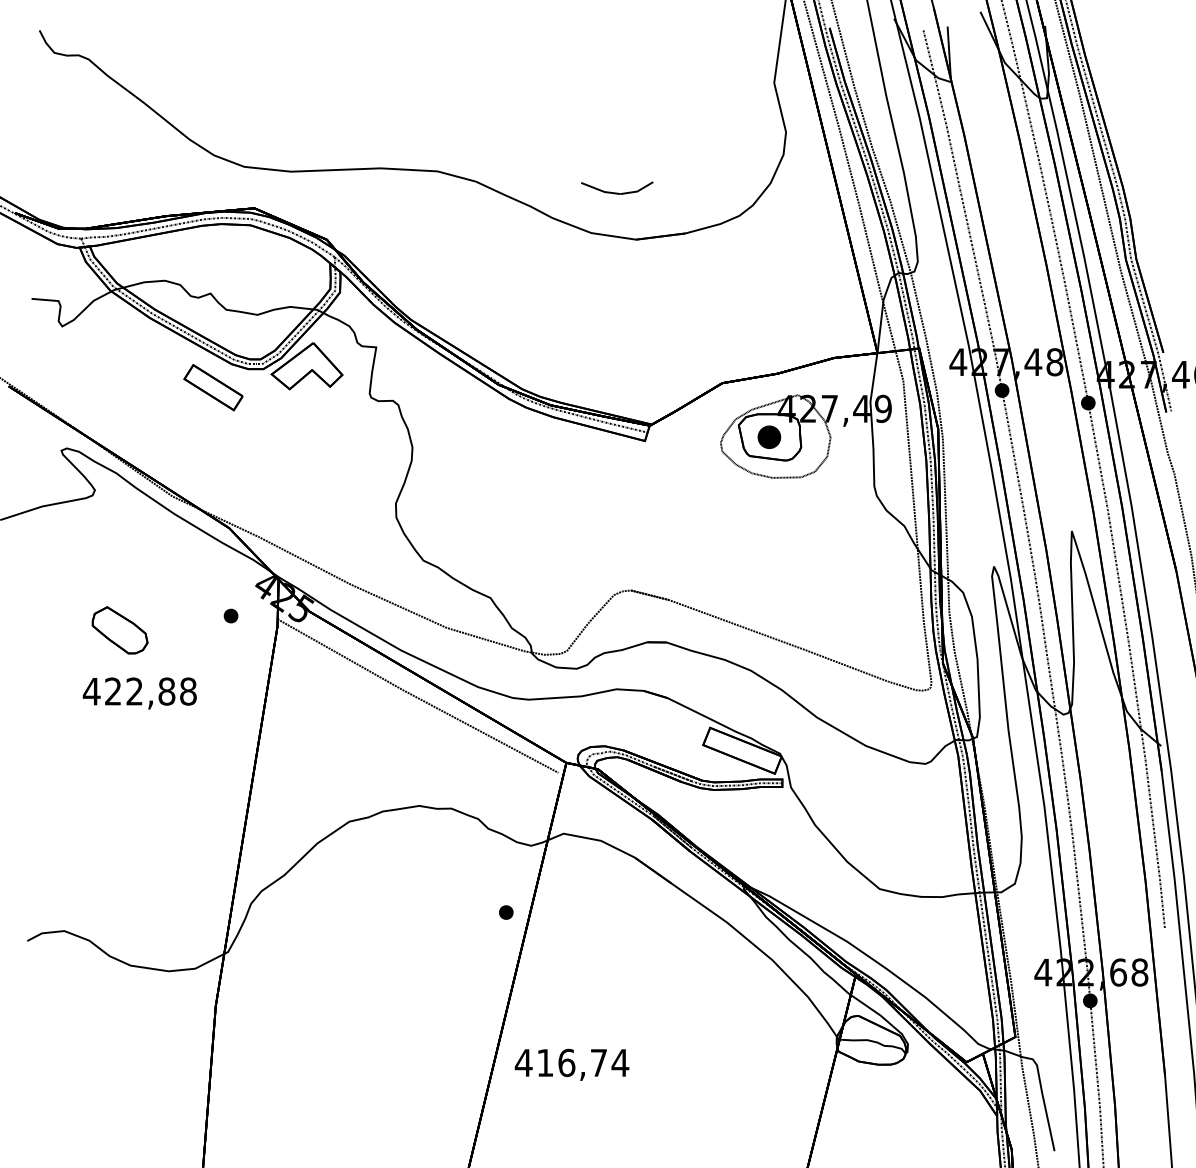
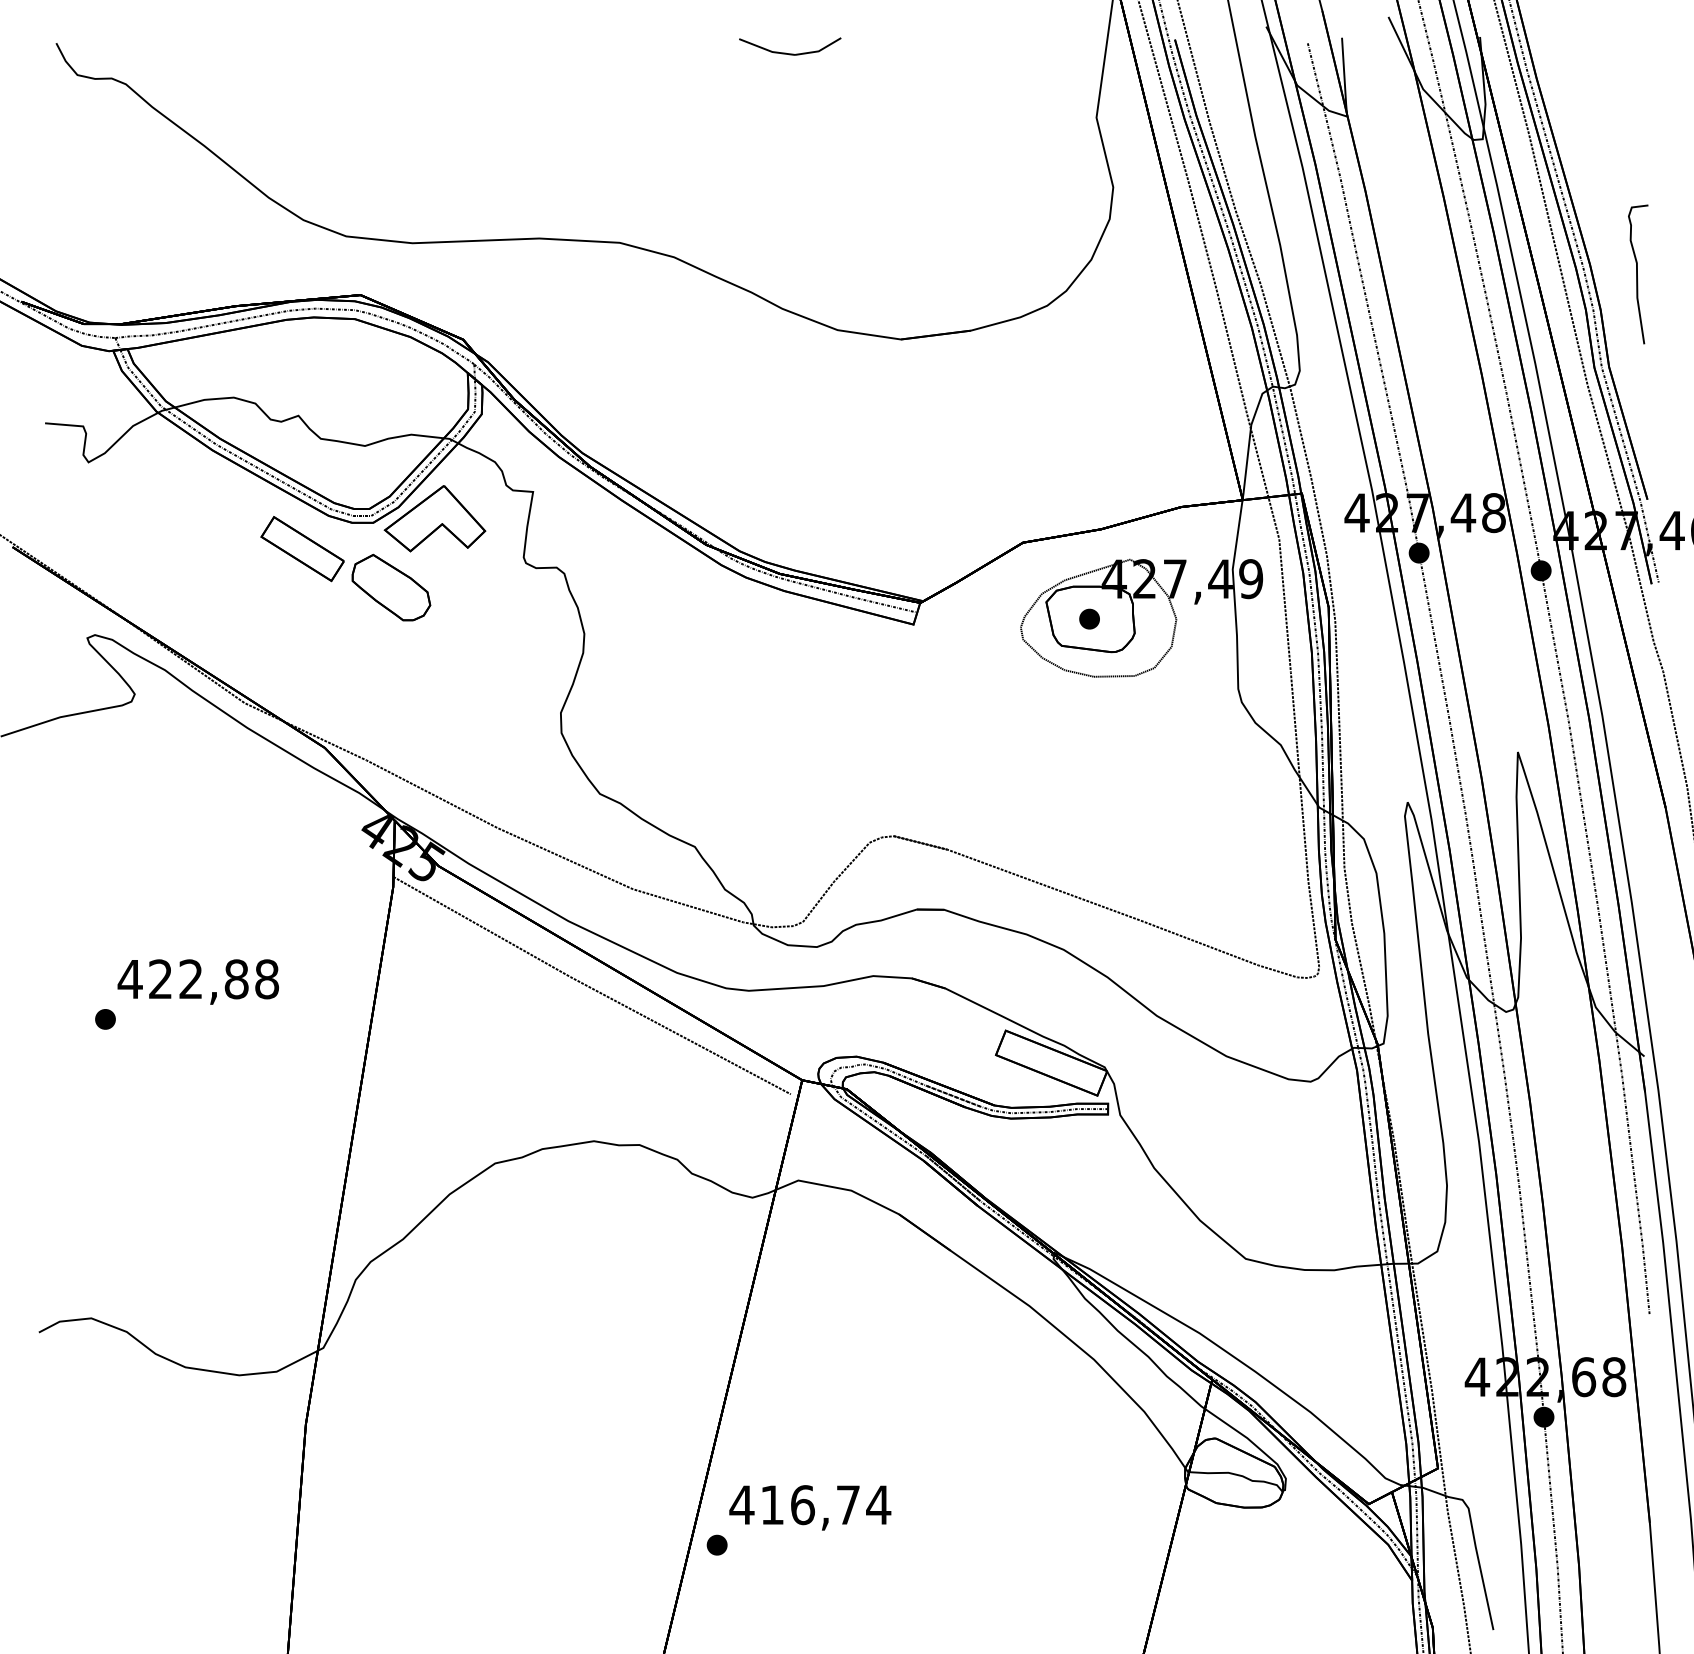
part: (617, 193) -> (790, 53), moved
curve: (1156, 193) -> (1637, 274), added
part: (769, 436) -> (1089, 618), size x0.62
part: (231, 616) -> (105, 1019), moved
part: (120, 630) -> (391, 587), moved
part: (505, 912) -> (716, 1544), moved

